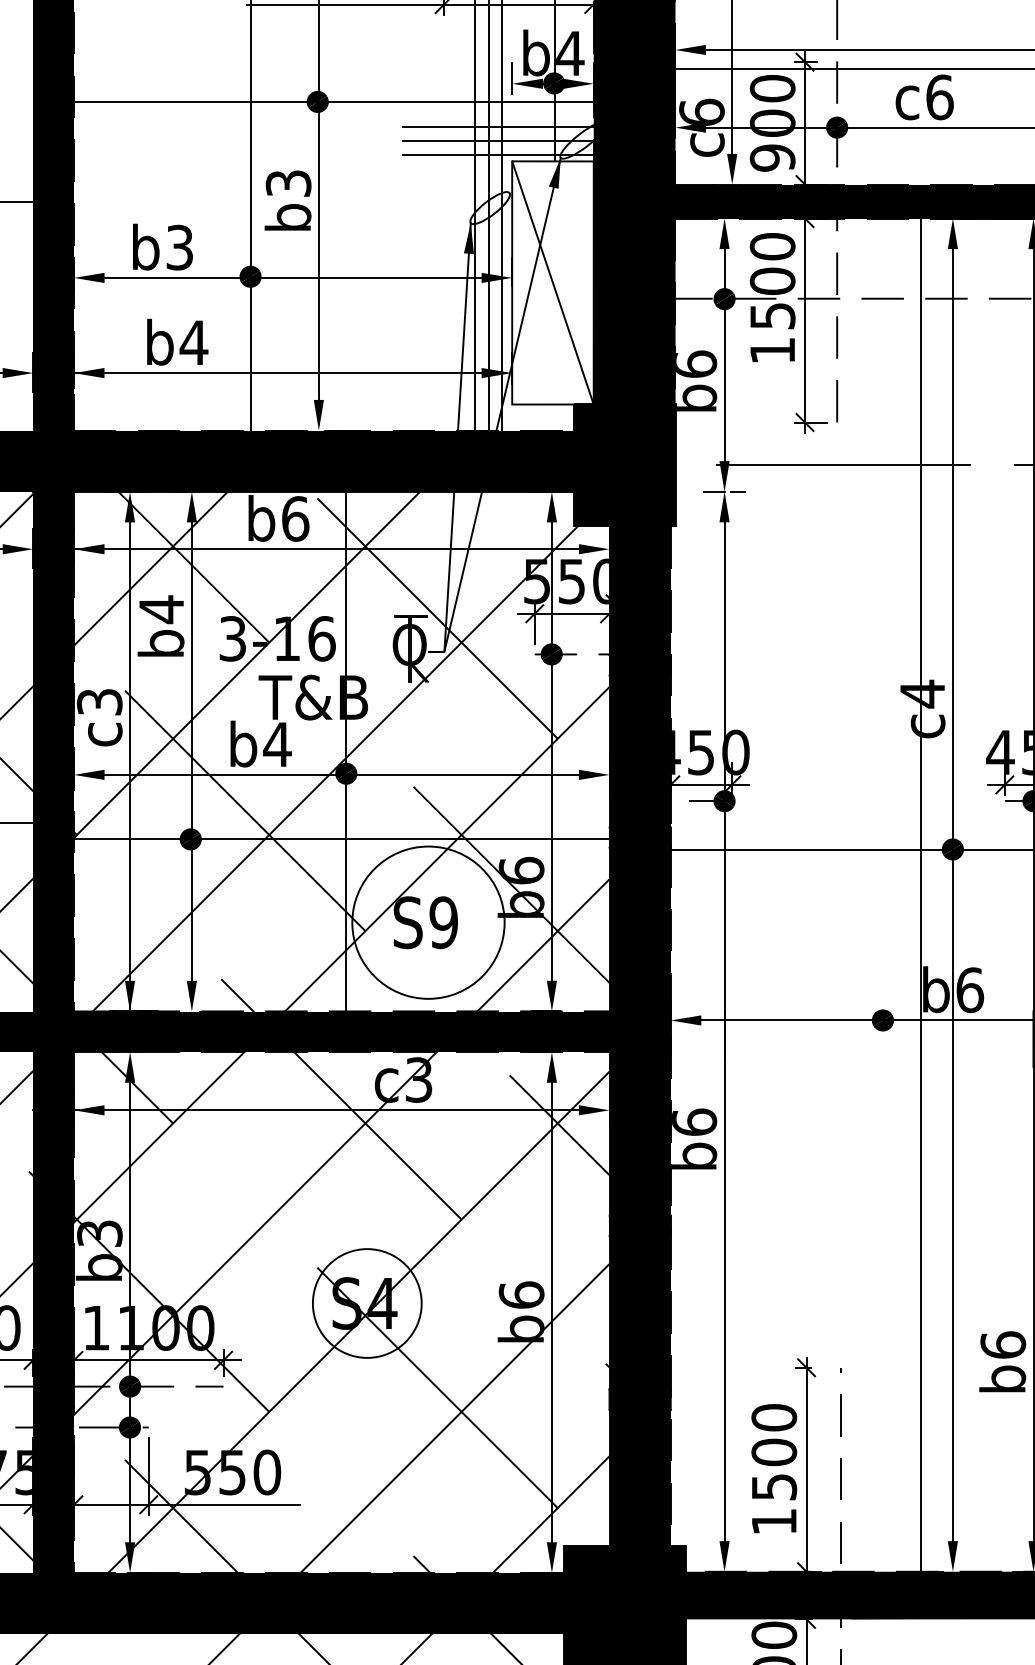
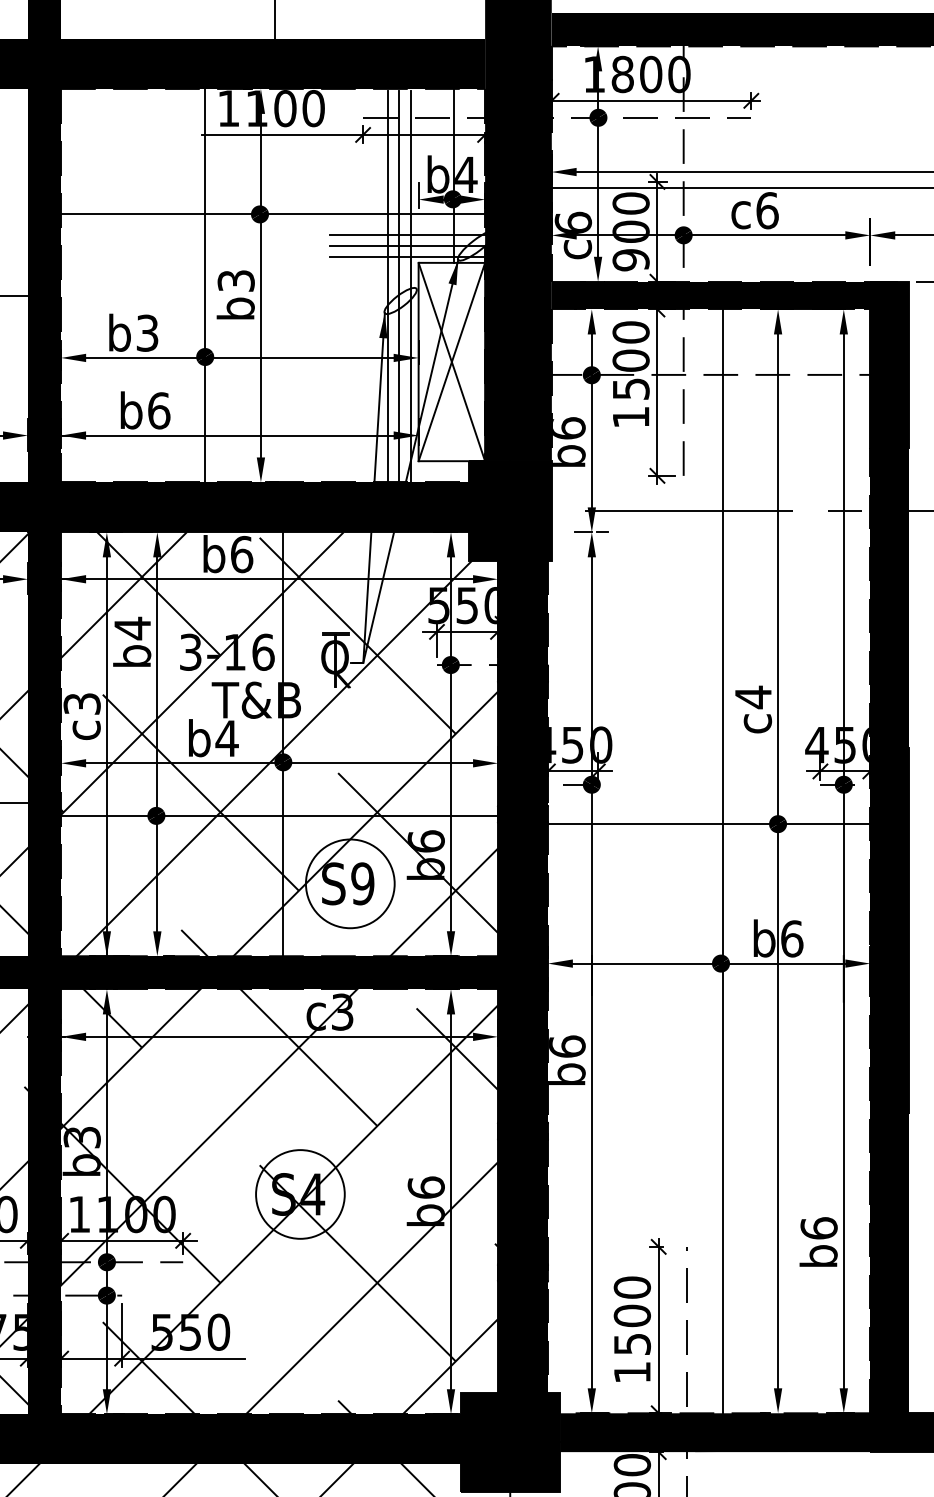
line: (552, 282) -> (451, 361), added
text: (193, 342) -> (158, 410), b4 -> b6
line: (921, 903) -> (723, 868), moved
circle: (427, 922) -> (349, 883), size x0.71

